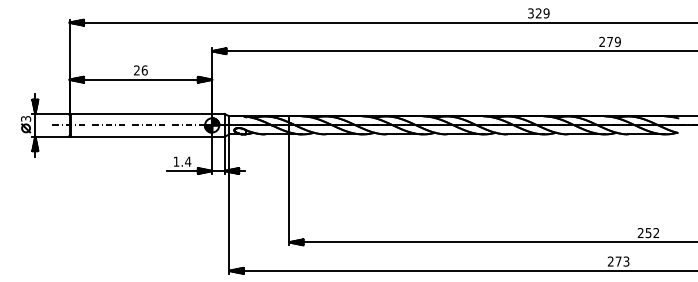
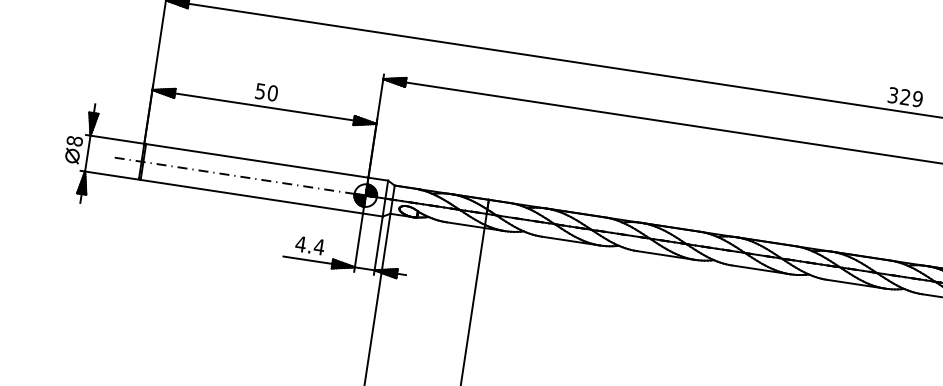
text: (140, 70) -> (266, 92), 26 -> 50
text: (26, 118) -> (75, 140), 3 -> 8
text: (176, 161) -> (301, 243), 1.4 -> 4.4

